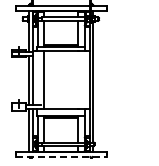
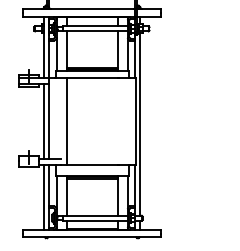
line: (61, 157) -> (92, 238), dashed -> solid

